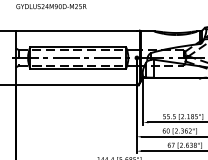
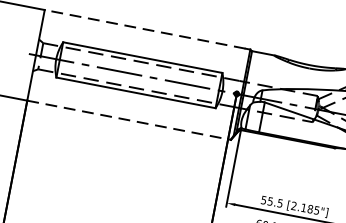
line: (76, 30) -> (145, 29), solid -> dashed
line: (76, 85) -> (127, 120), solid -> dashed

